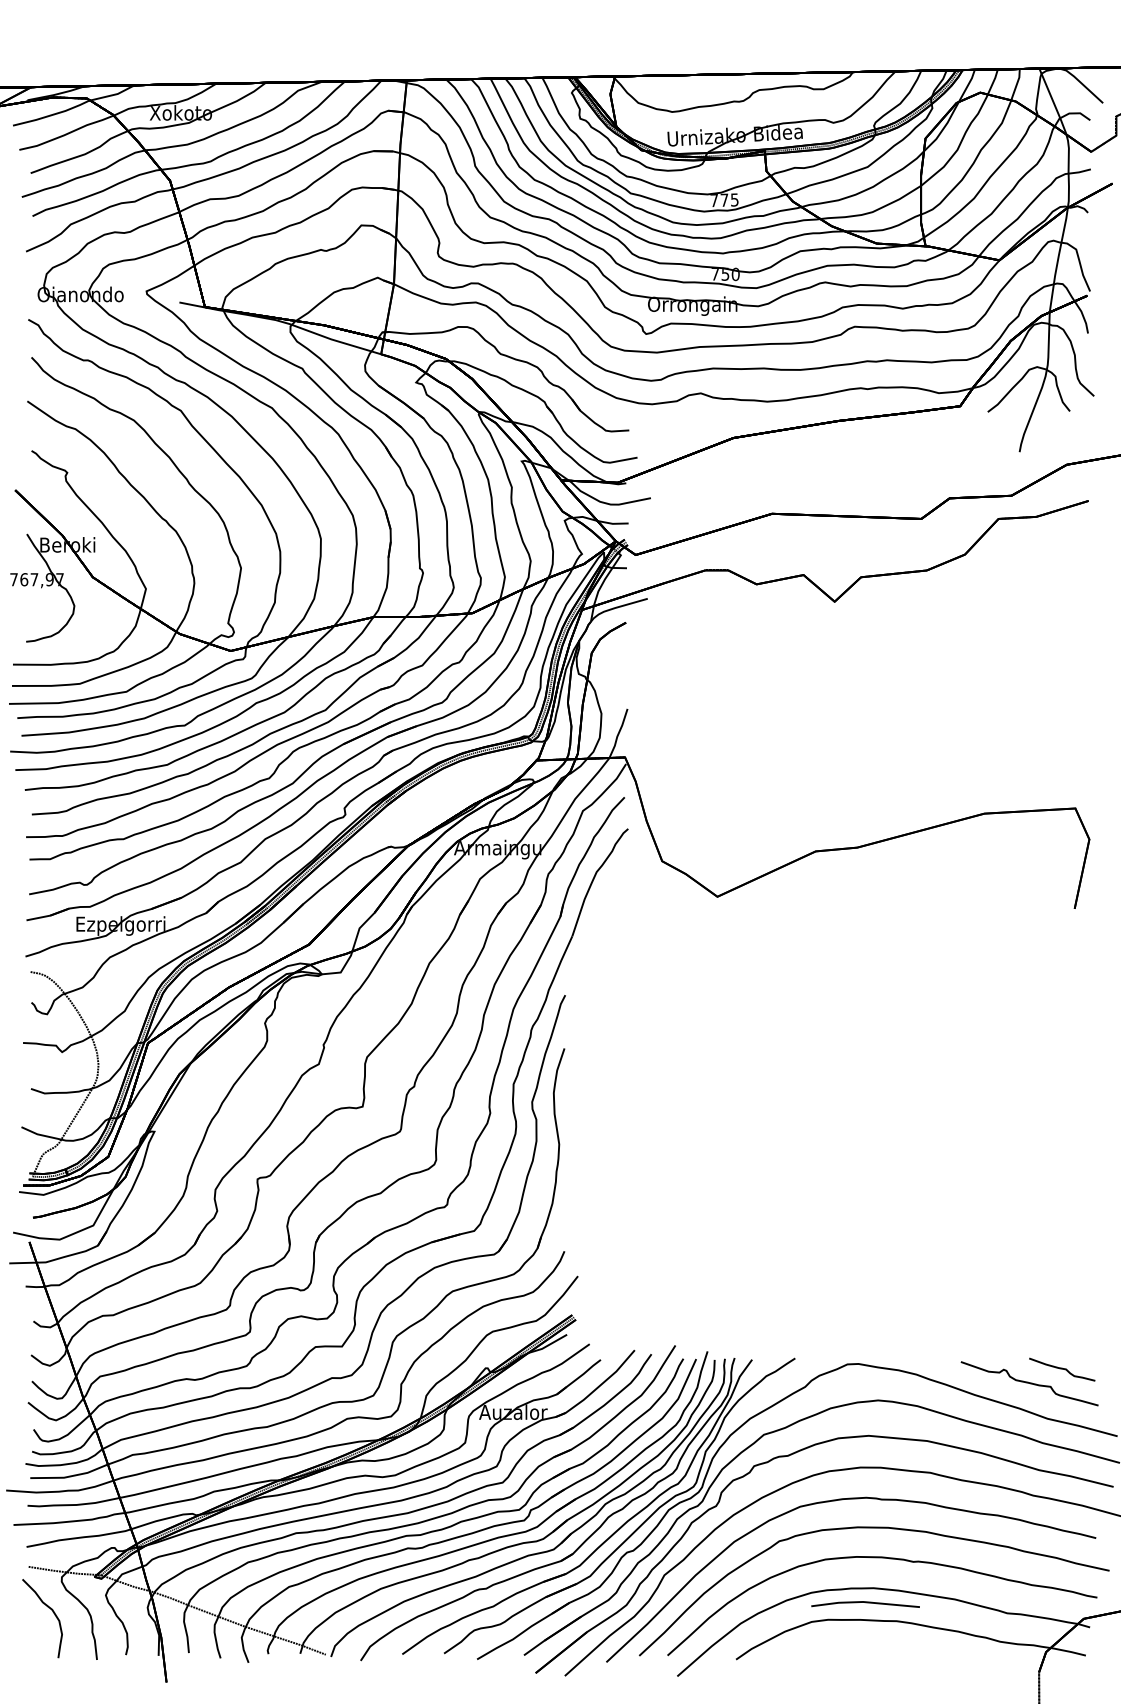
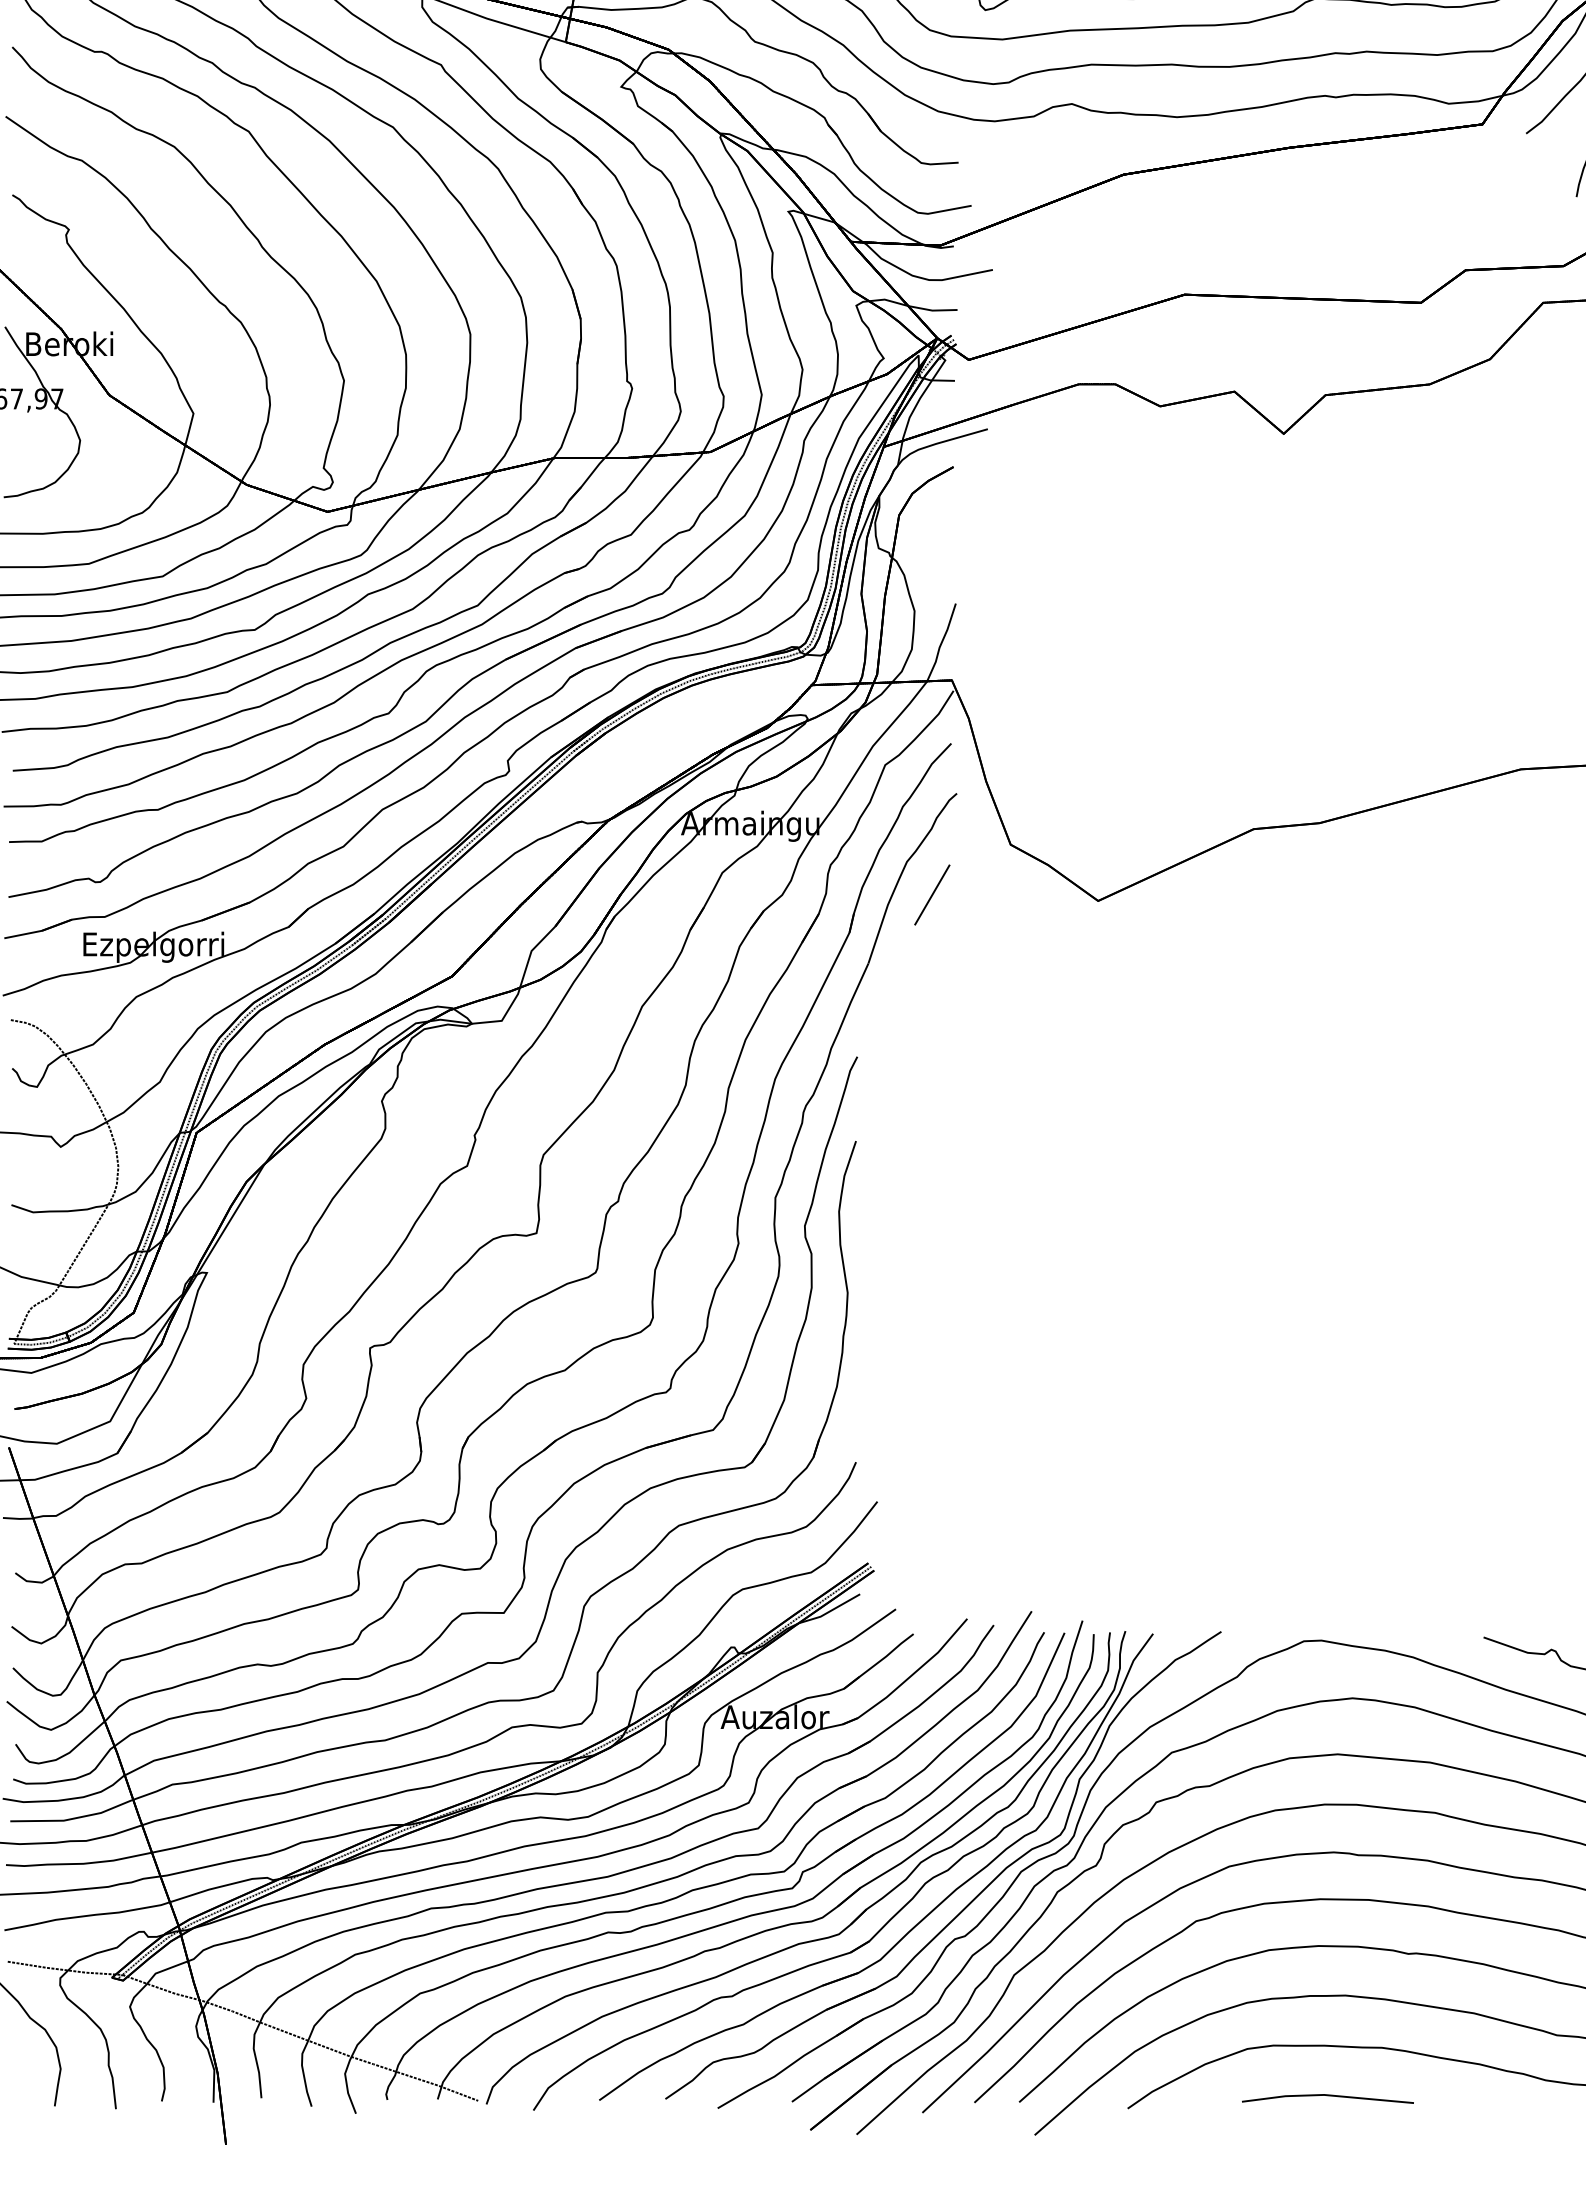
line: (612, 892) -> (932, 894), added
line: (865, 1603) -> (1327, 2097), moved

